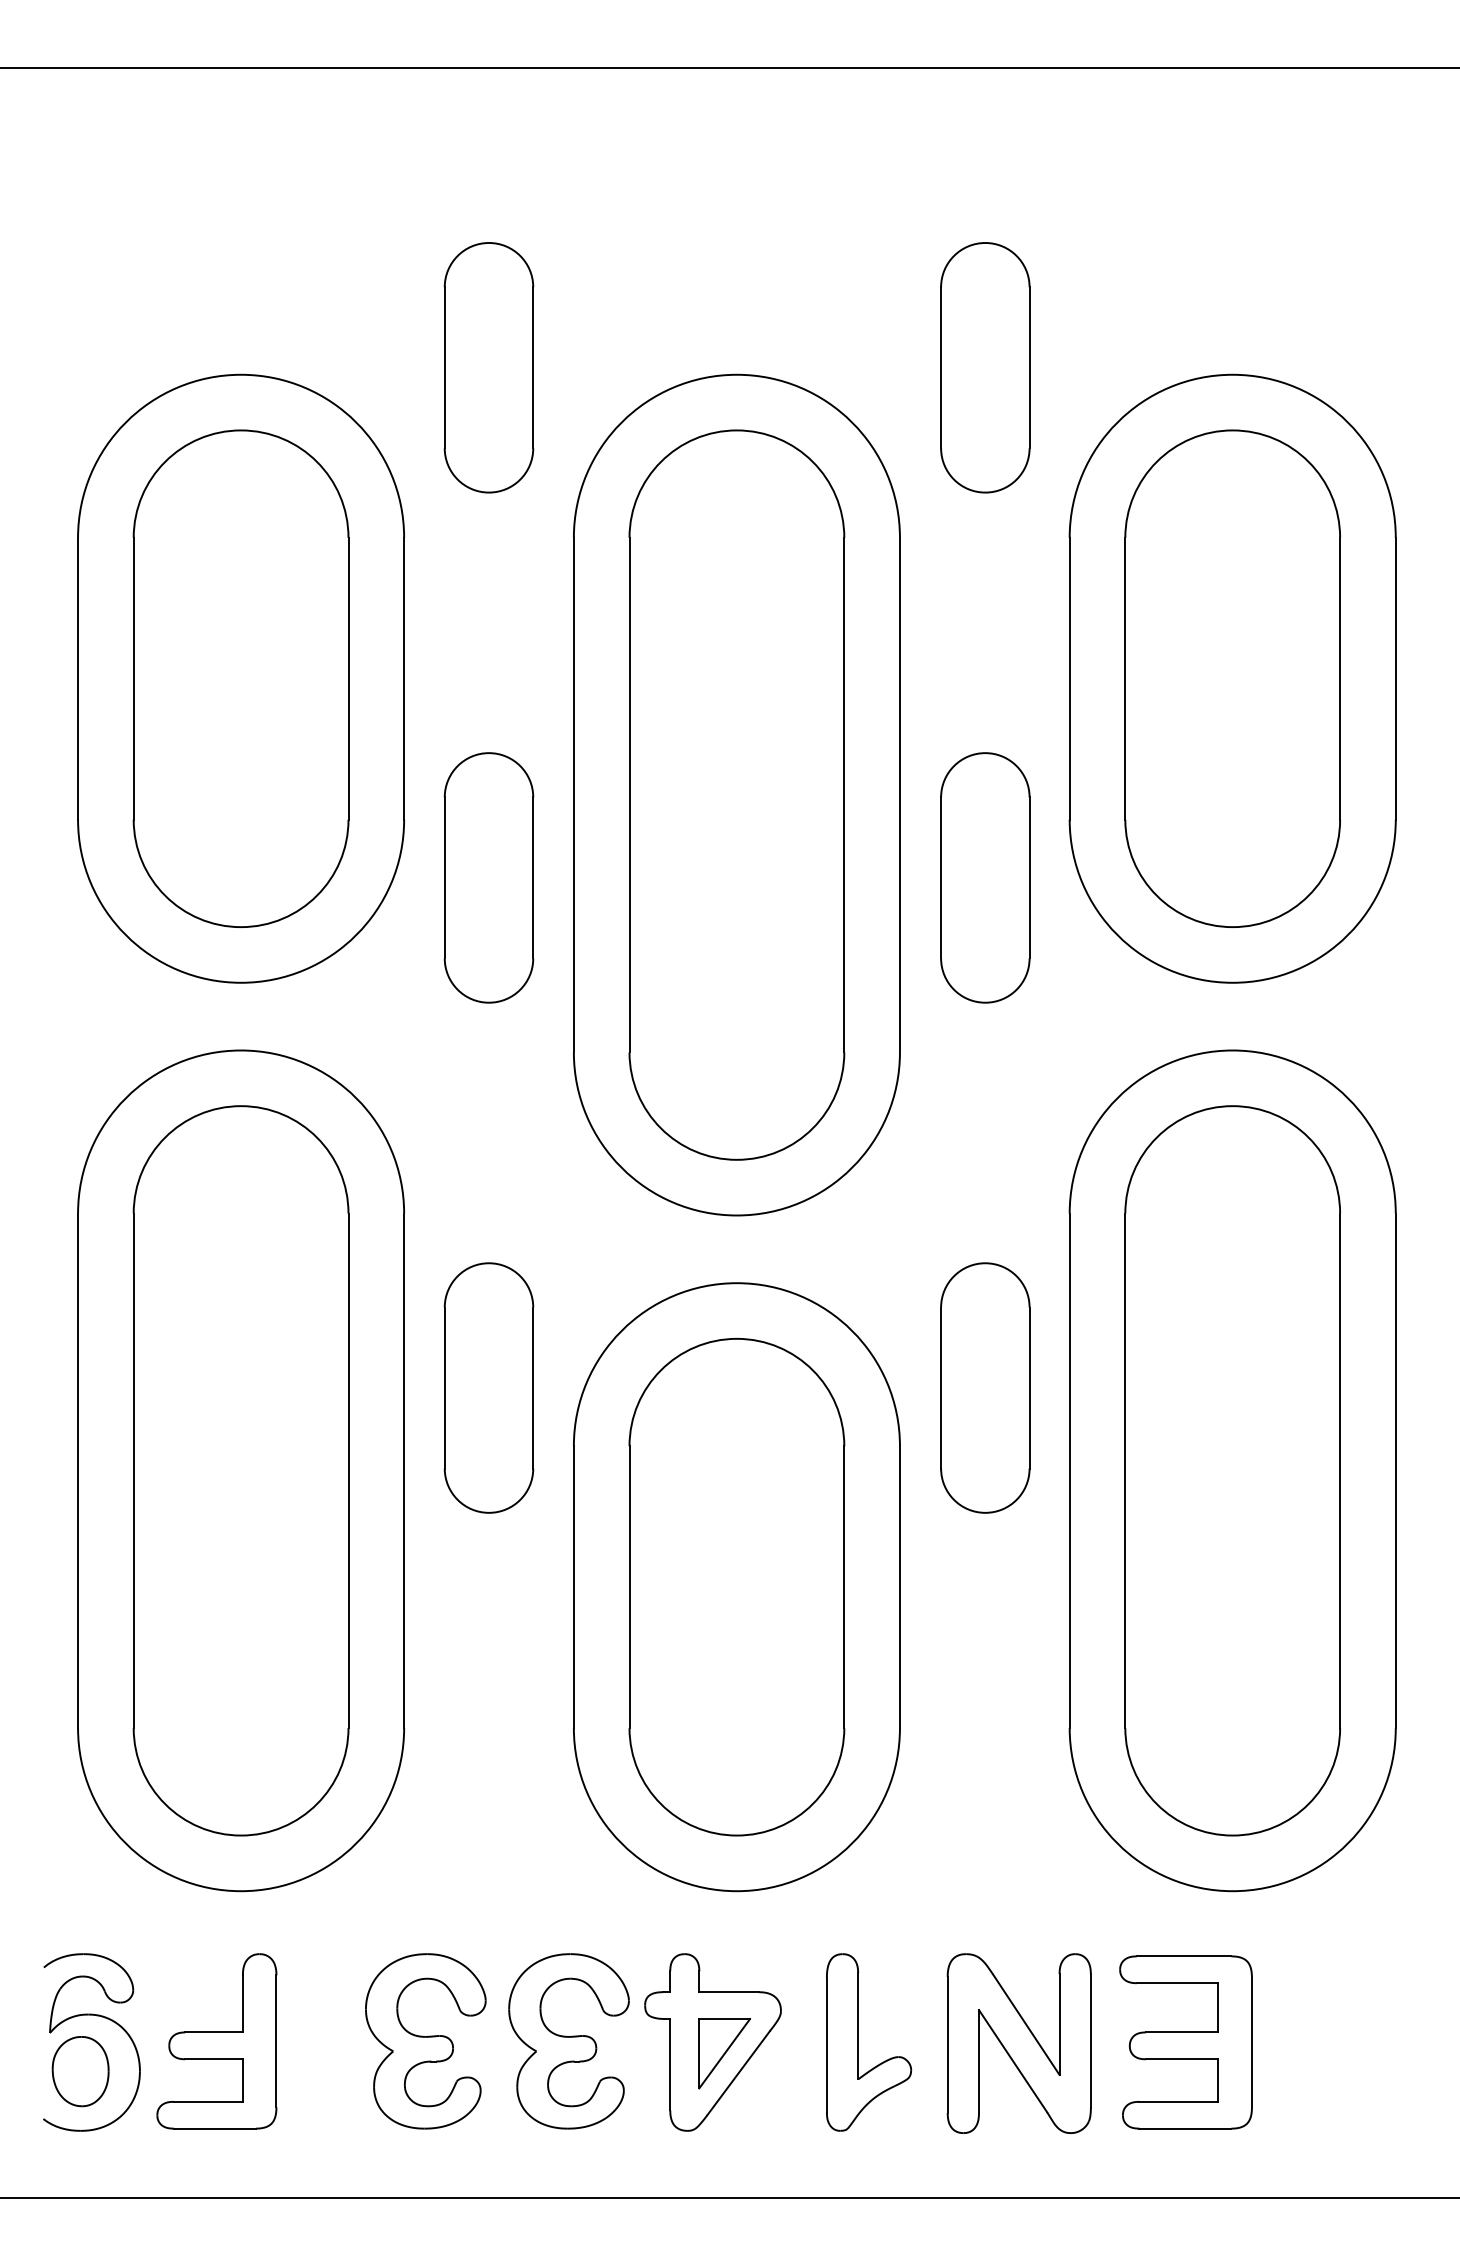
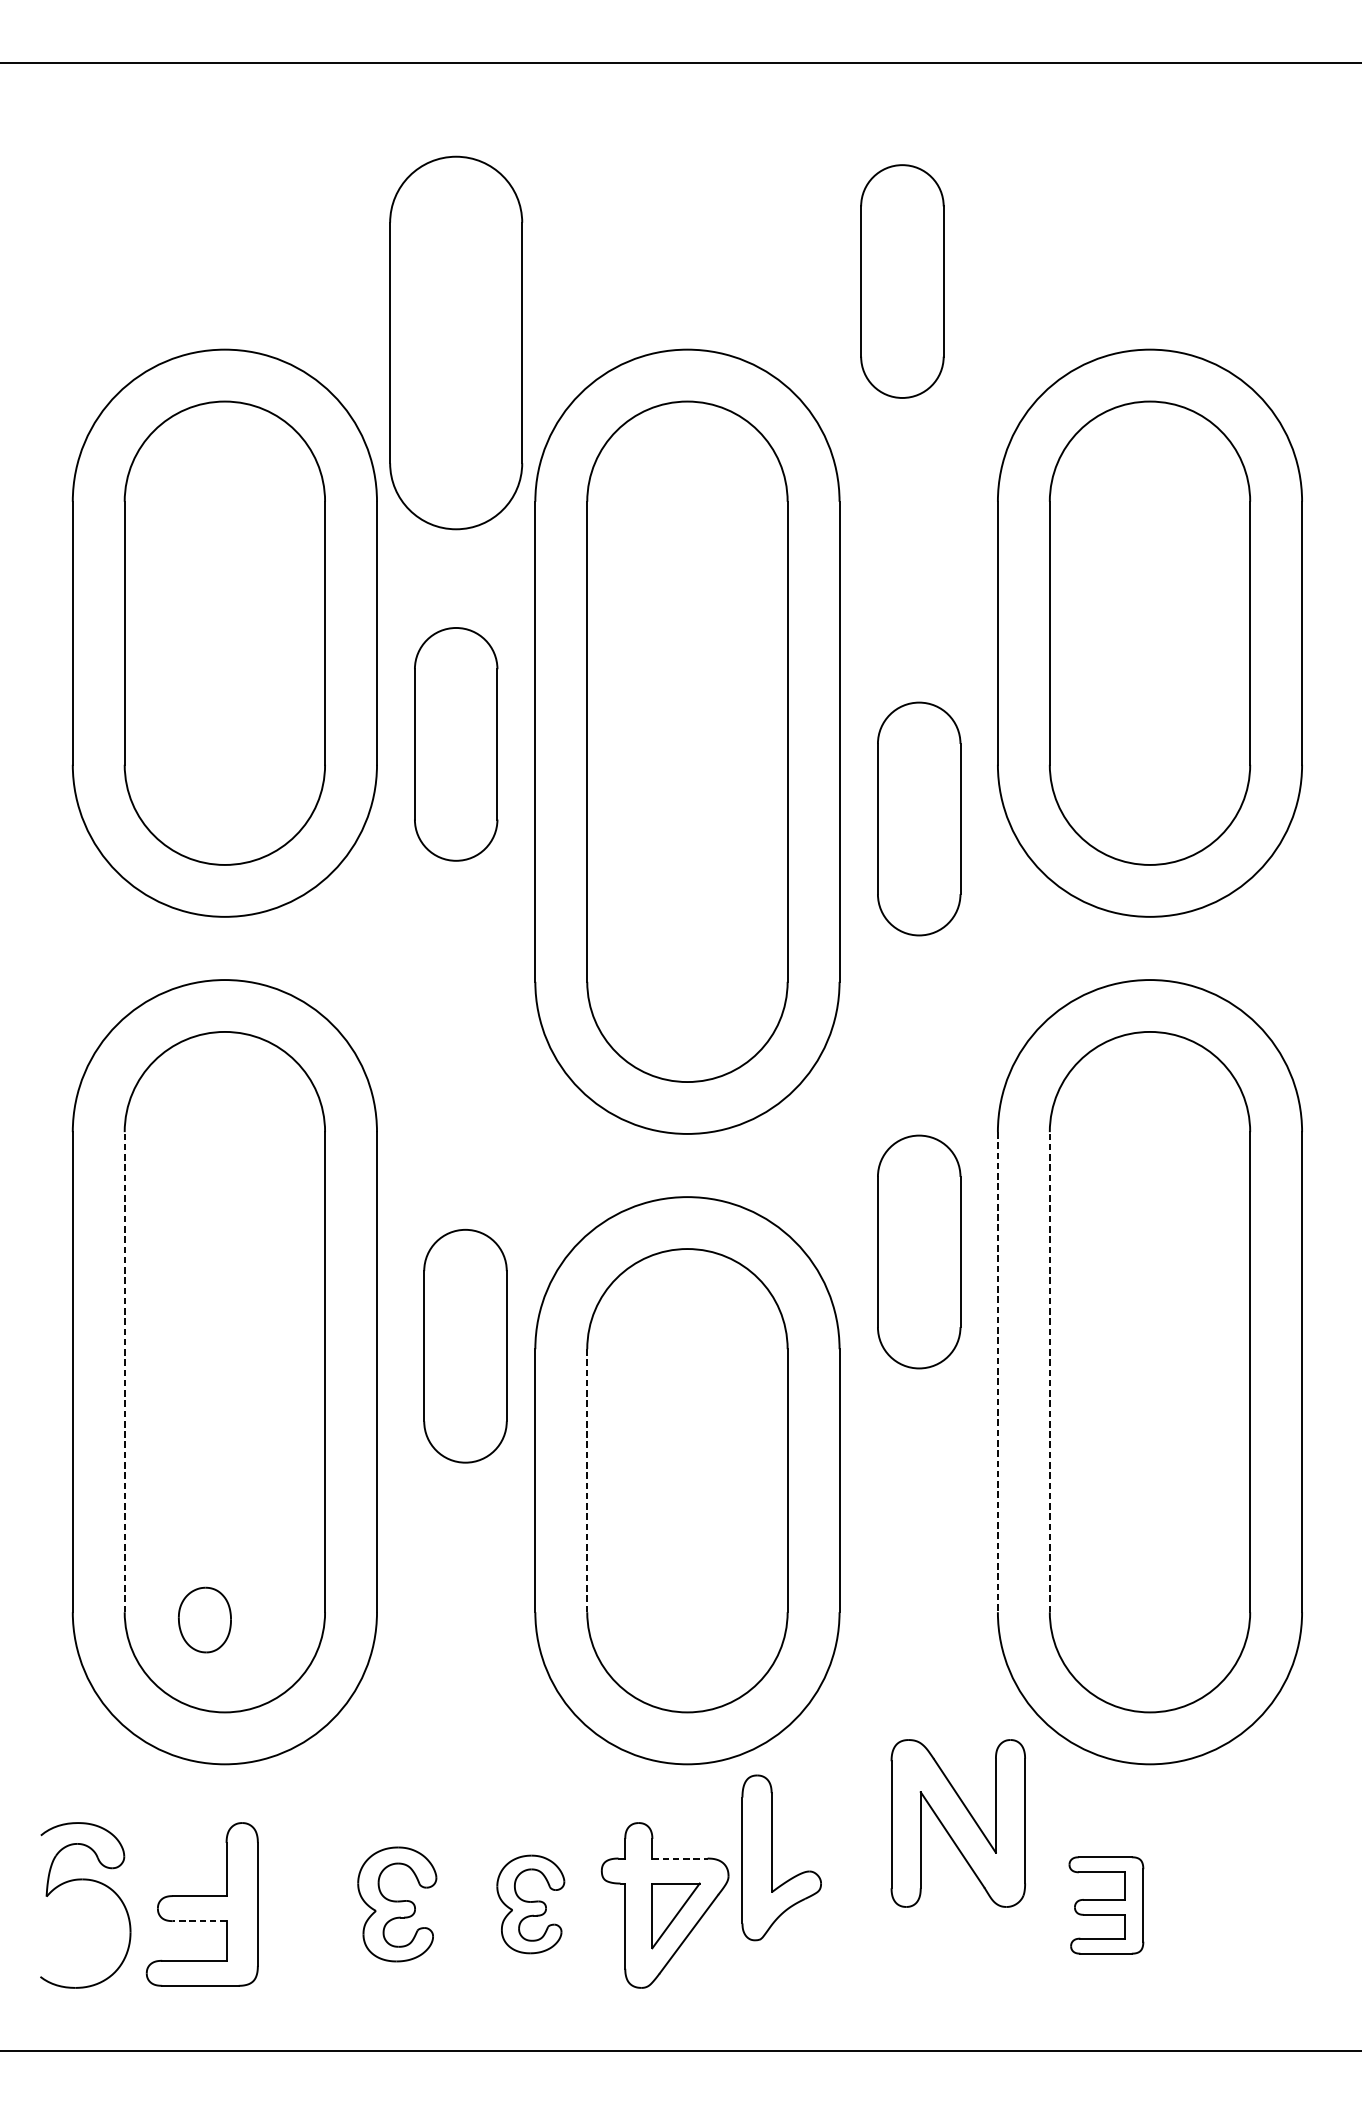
part: (488, 367) -> (455, 342), size x1.6
part: (985, 367) -> (902, 281), moved
part: (488, 877) -> (455, 744), moved
part: (488, 1387) -> (465, 1345), moved
part: (985, 1387) -> (919, 1251), moved
line: (133, 1470) -> (124, 1371), solid -> dashed
line: (1125, 1470) -> (1049, 1371), solid -> dashed
line: (1069, 1471) -> (997, 1372), solid -> dashed
line: (629, 1587) -> (587, 1481), solid -> dashed
line: (728, 1992) -> (679, 1858), solid -> dashed
part: (425, 2041) -> (396, 1904), size x0.7
part: (568, 2041) -> (530, 1904), size x0.6
part: (858, 2042) -> (771, 1857), moved
part: (1185, 2042) -> (1105, 1905), size x0.6
part: (1018, 2043) -> (957, 1823), moved
line: (214, 2059) -> (200, 1921), solid -> dashed
part: (80, 2071) -> (204, 1620), moved

